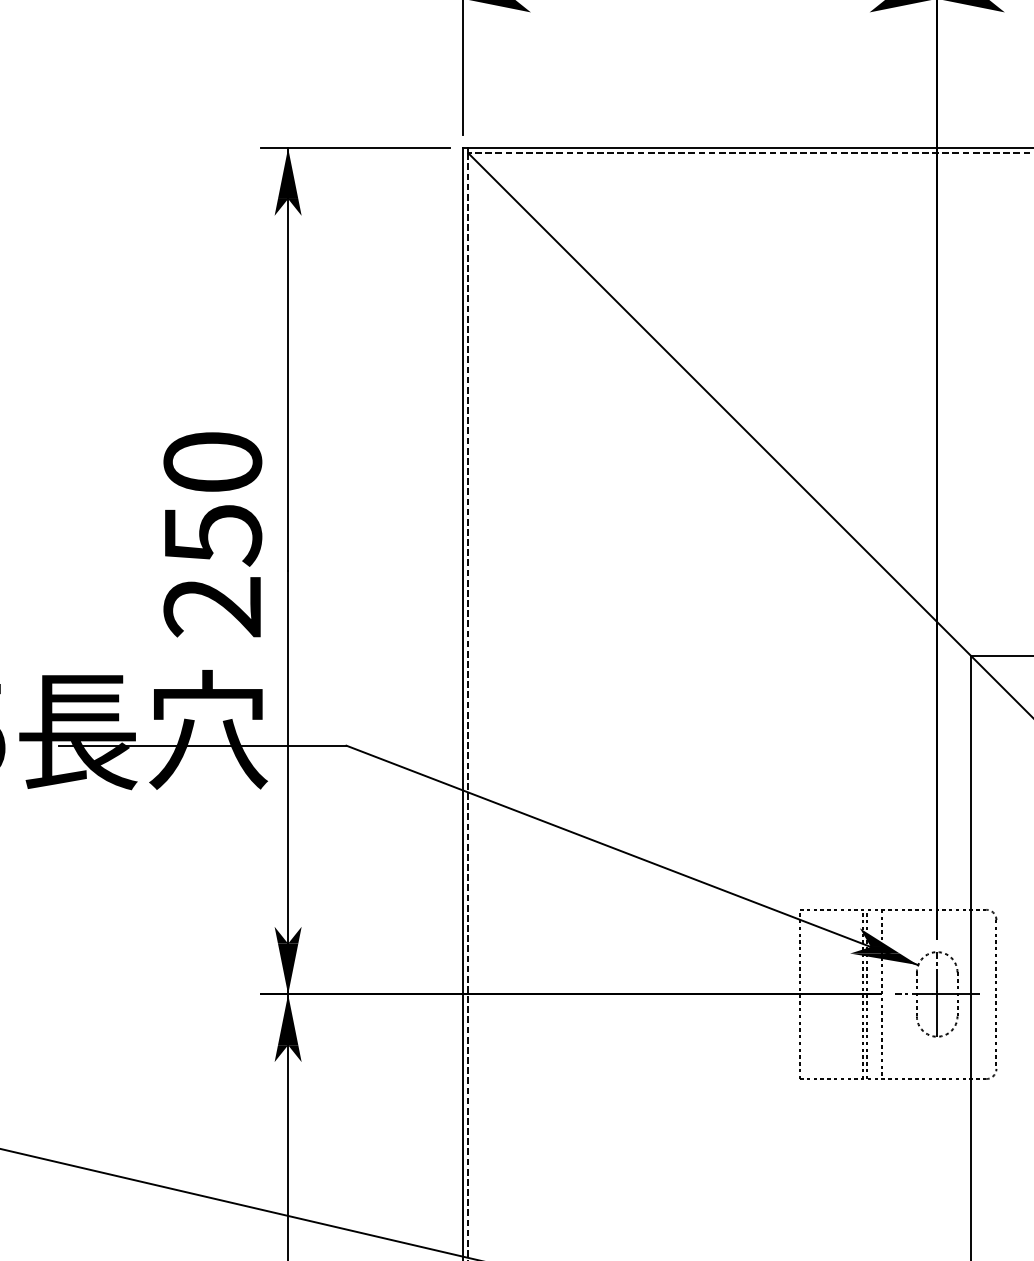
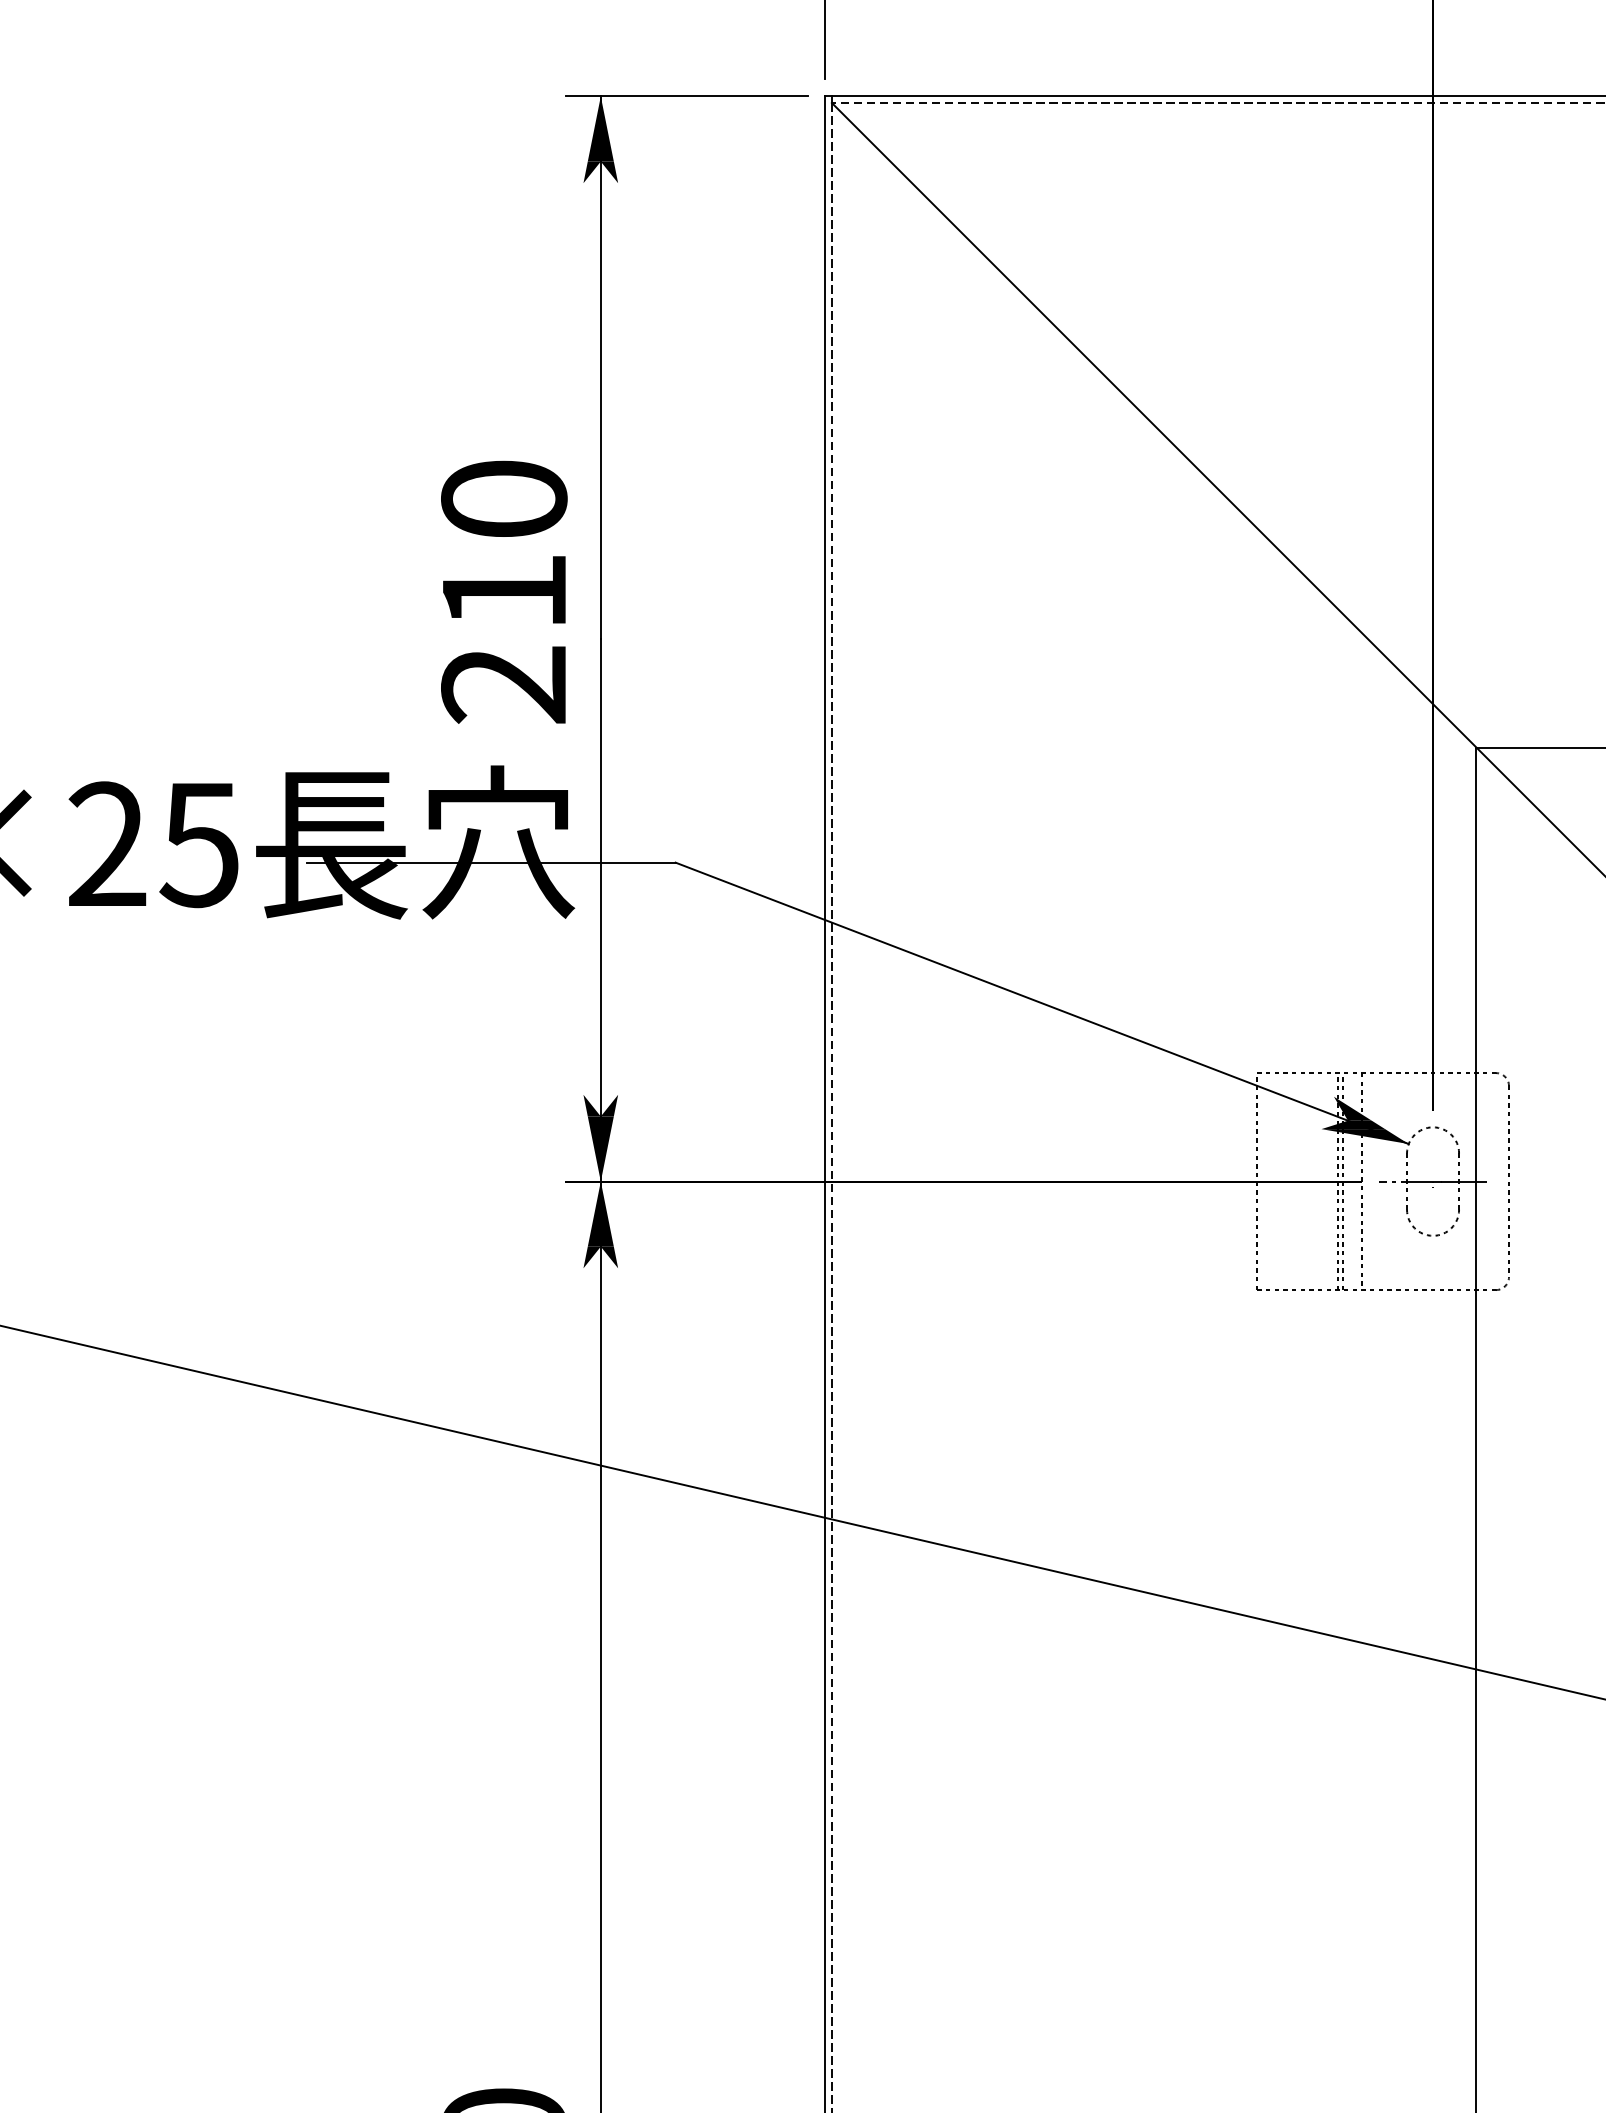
text: (213, 535) -> (505, 593), 250 -> 210
line: (937, 994) -> (1433, 1181), removed

